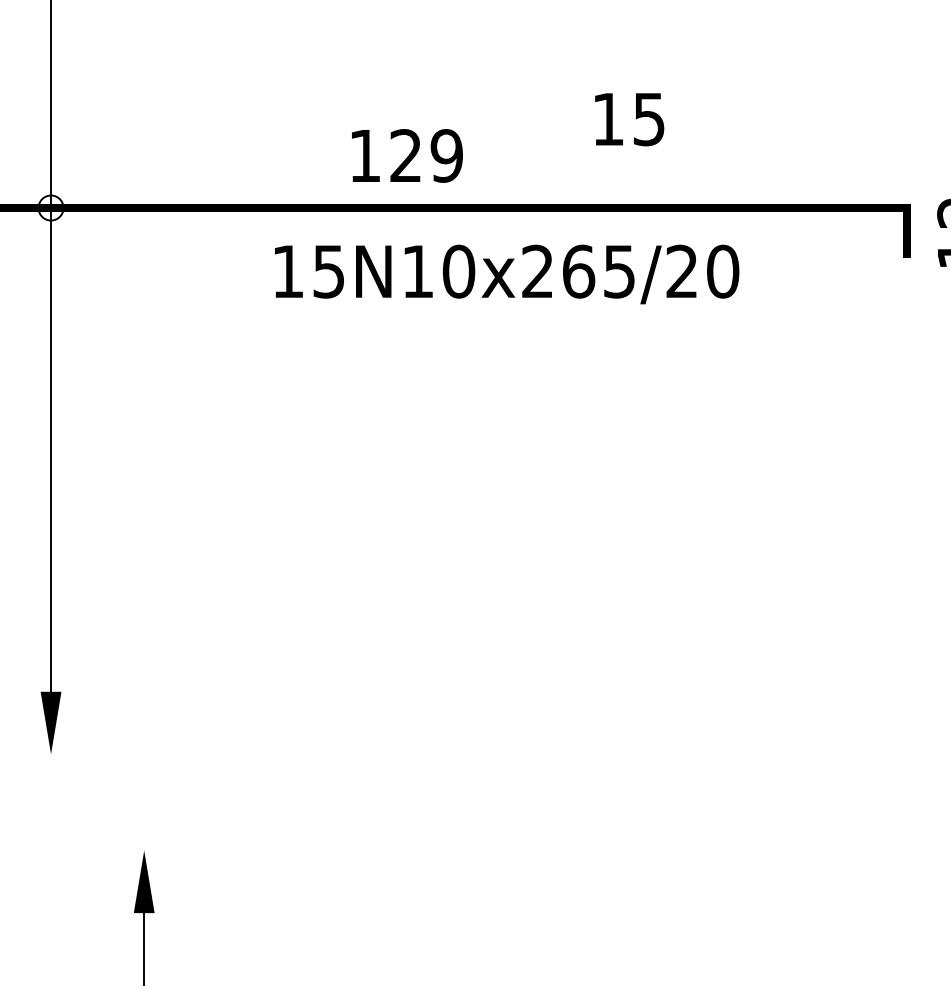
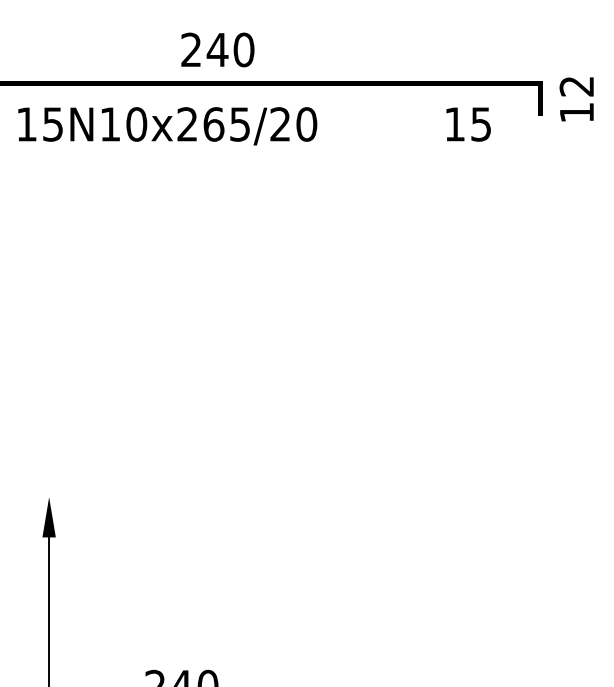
text: (629, 119) -> (468, 124), moved
text: (405, 155) -> (217, 49), 129 -> 240
text: (506, 274) -> (167, 126), moved

